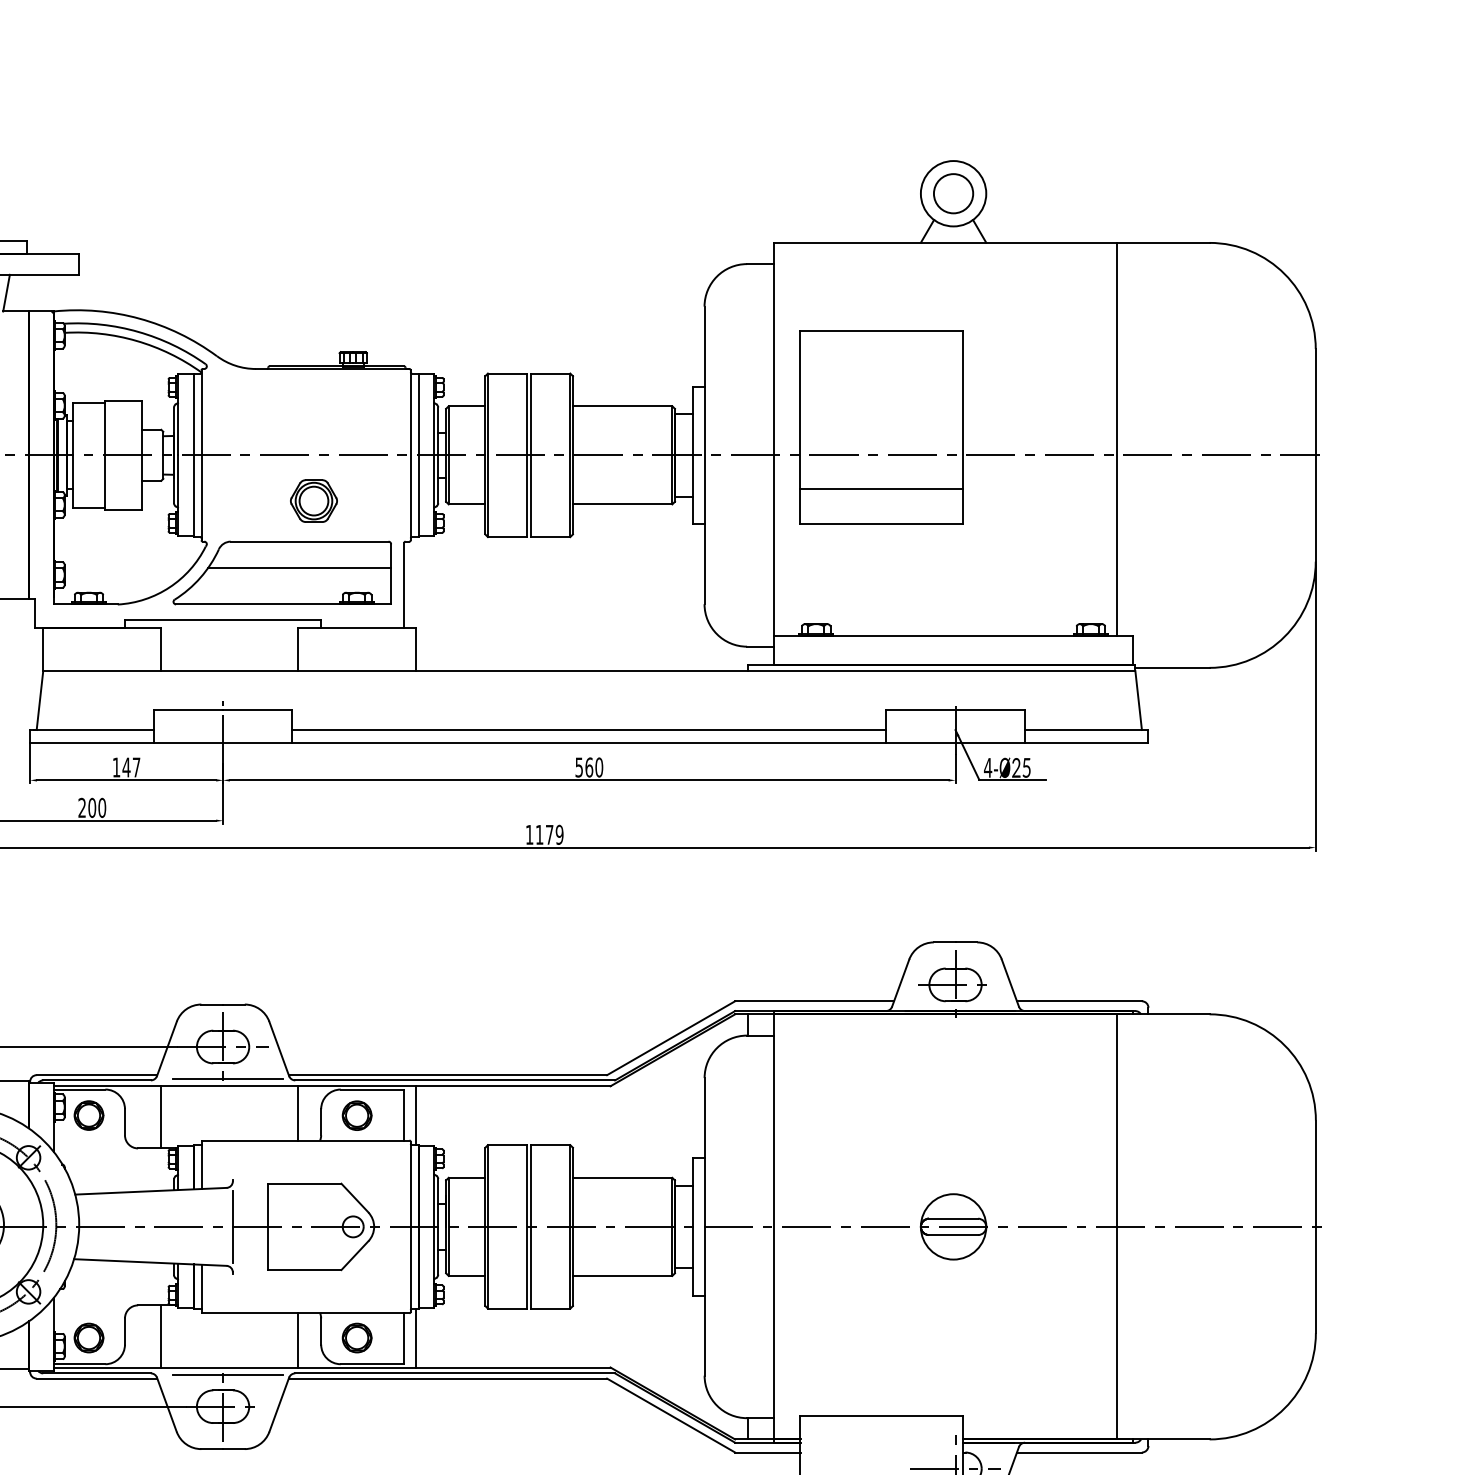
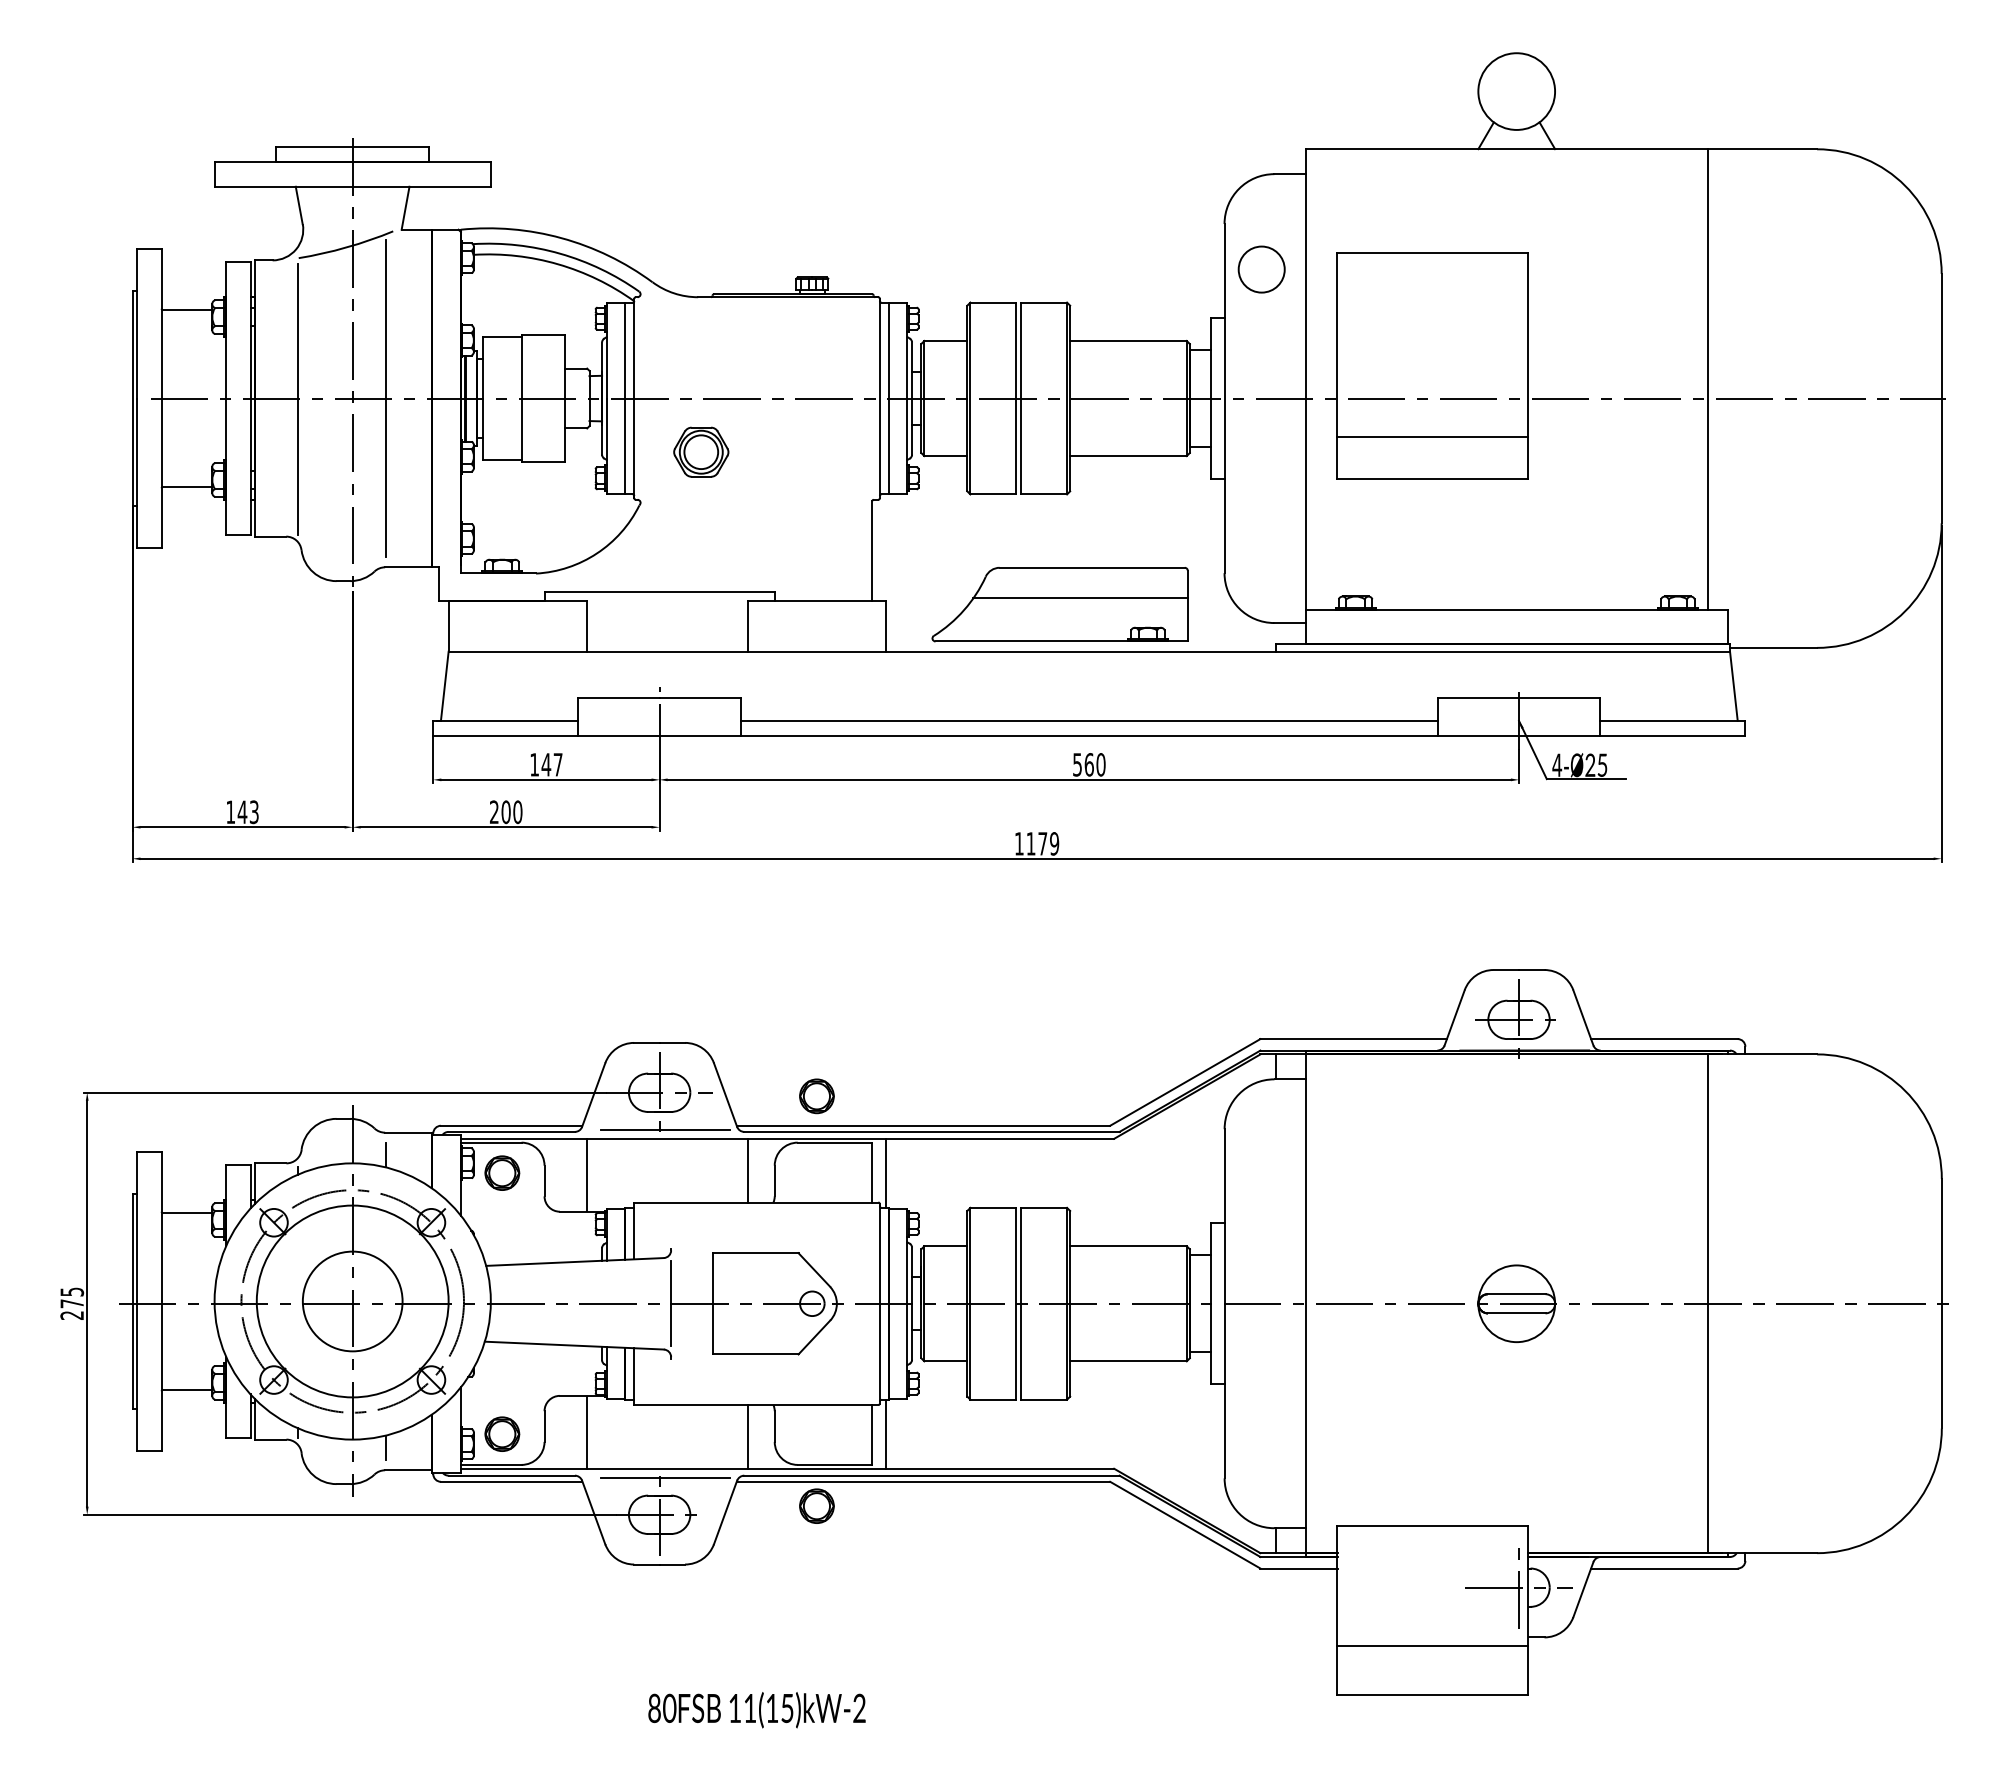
circle: (953, 193) -> (1261, 269), moved
part: (314, 500) -> (701, 451), moved
part: (281, 572) -> (1059, 604), moved
part: (356, 1115) -> (816, 1096), moved
part: (356, 1337) -> (816, 1505), moved

